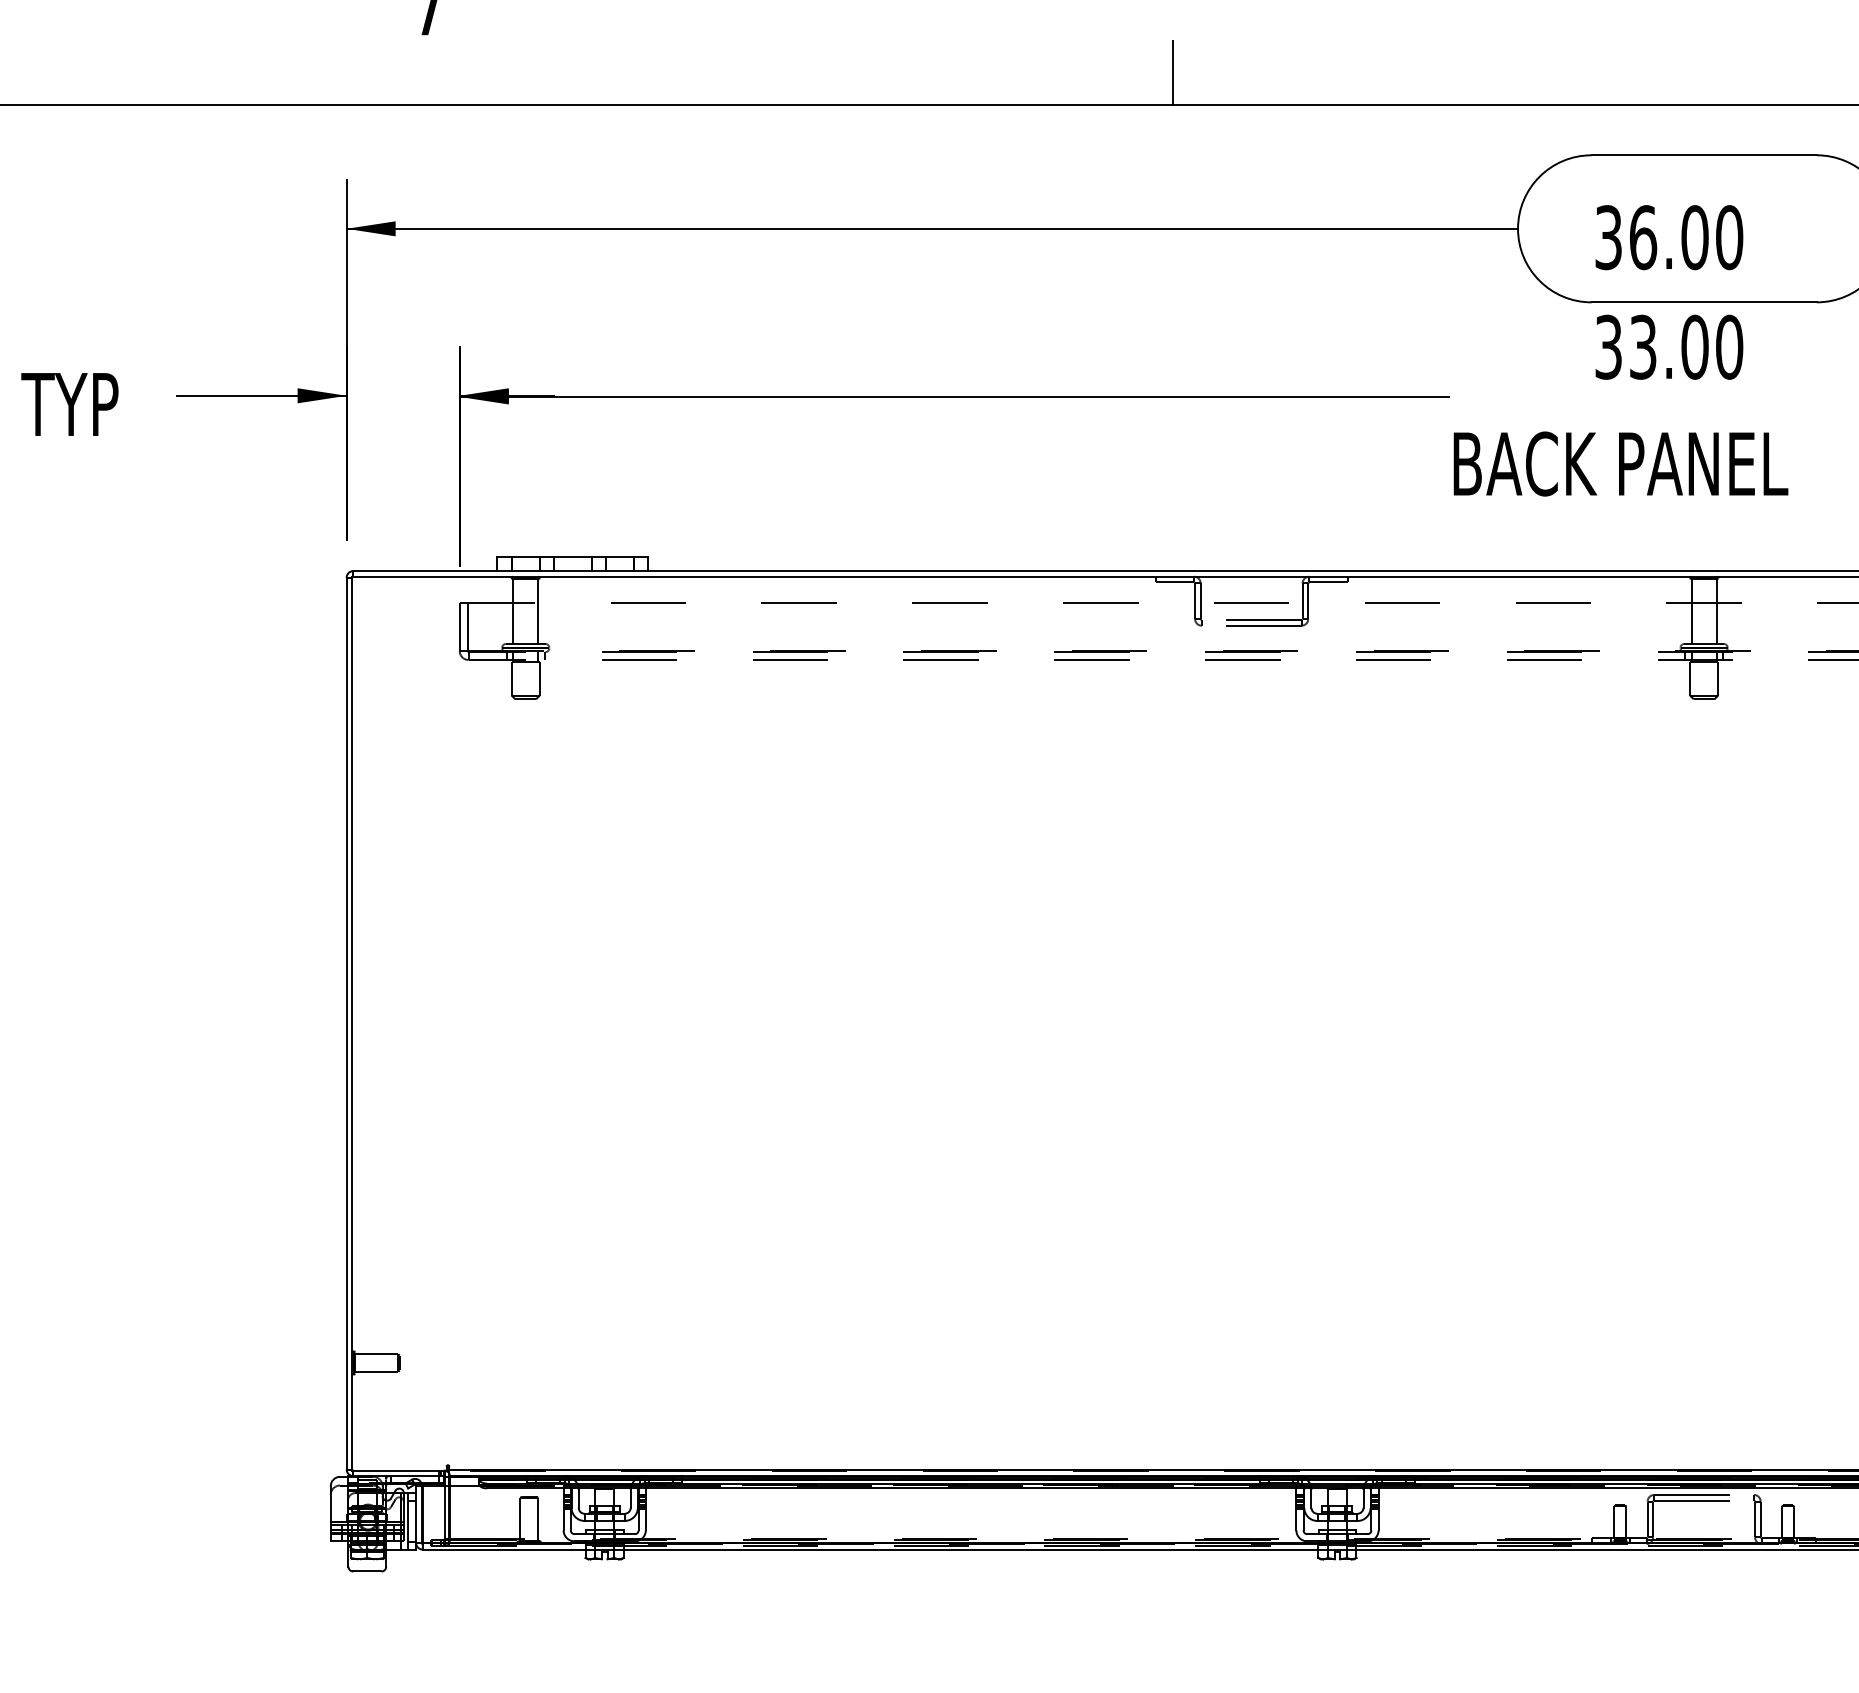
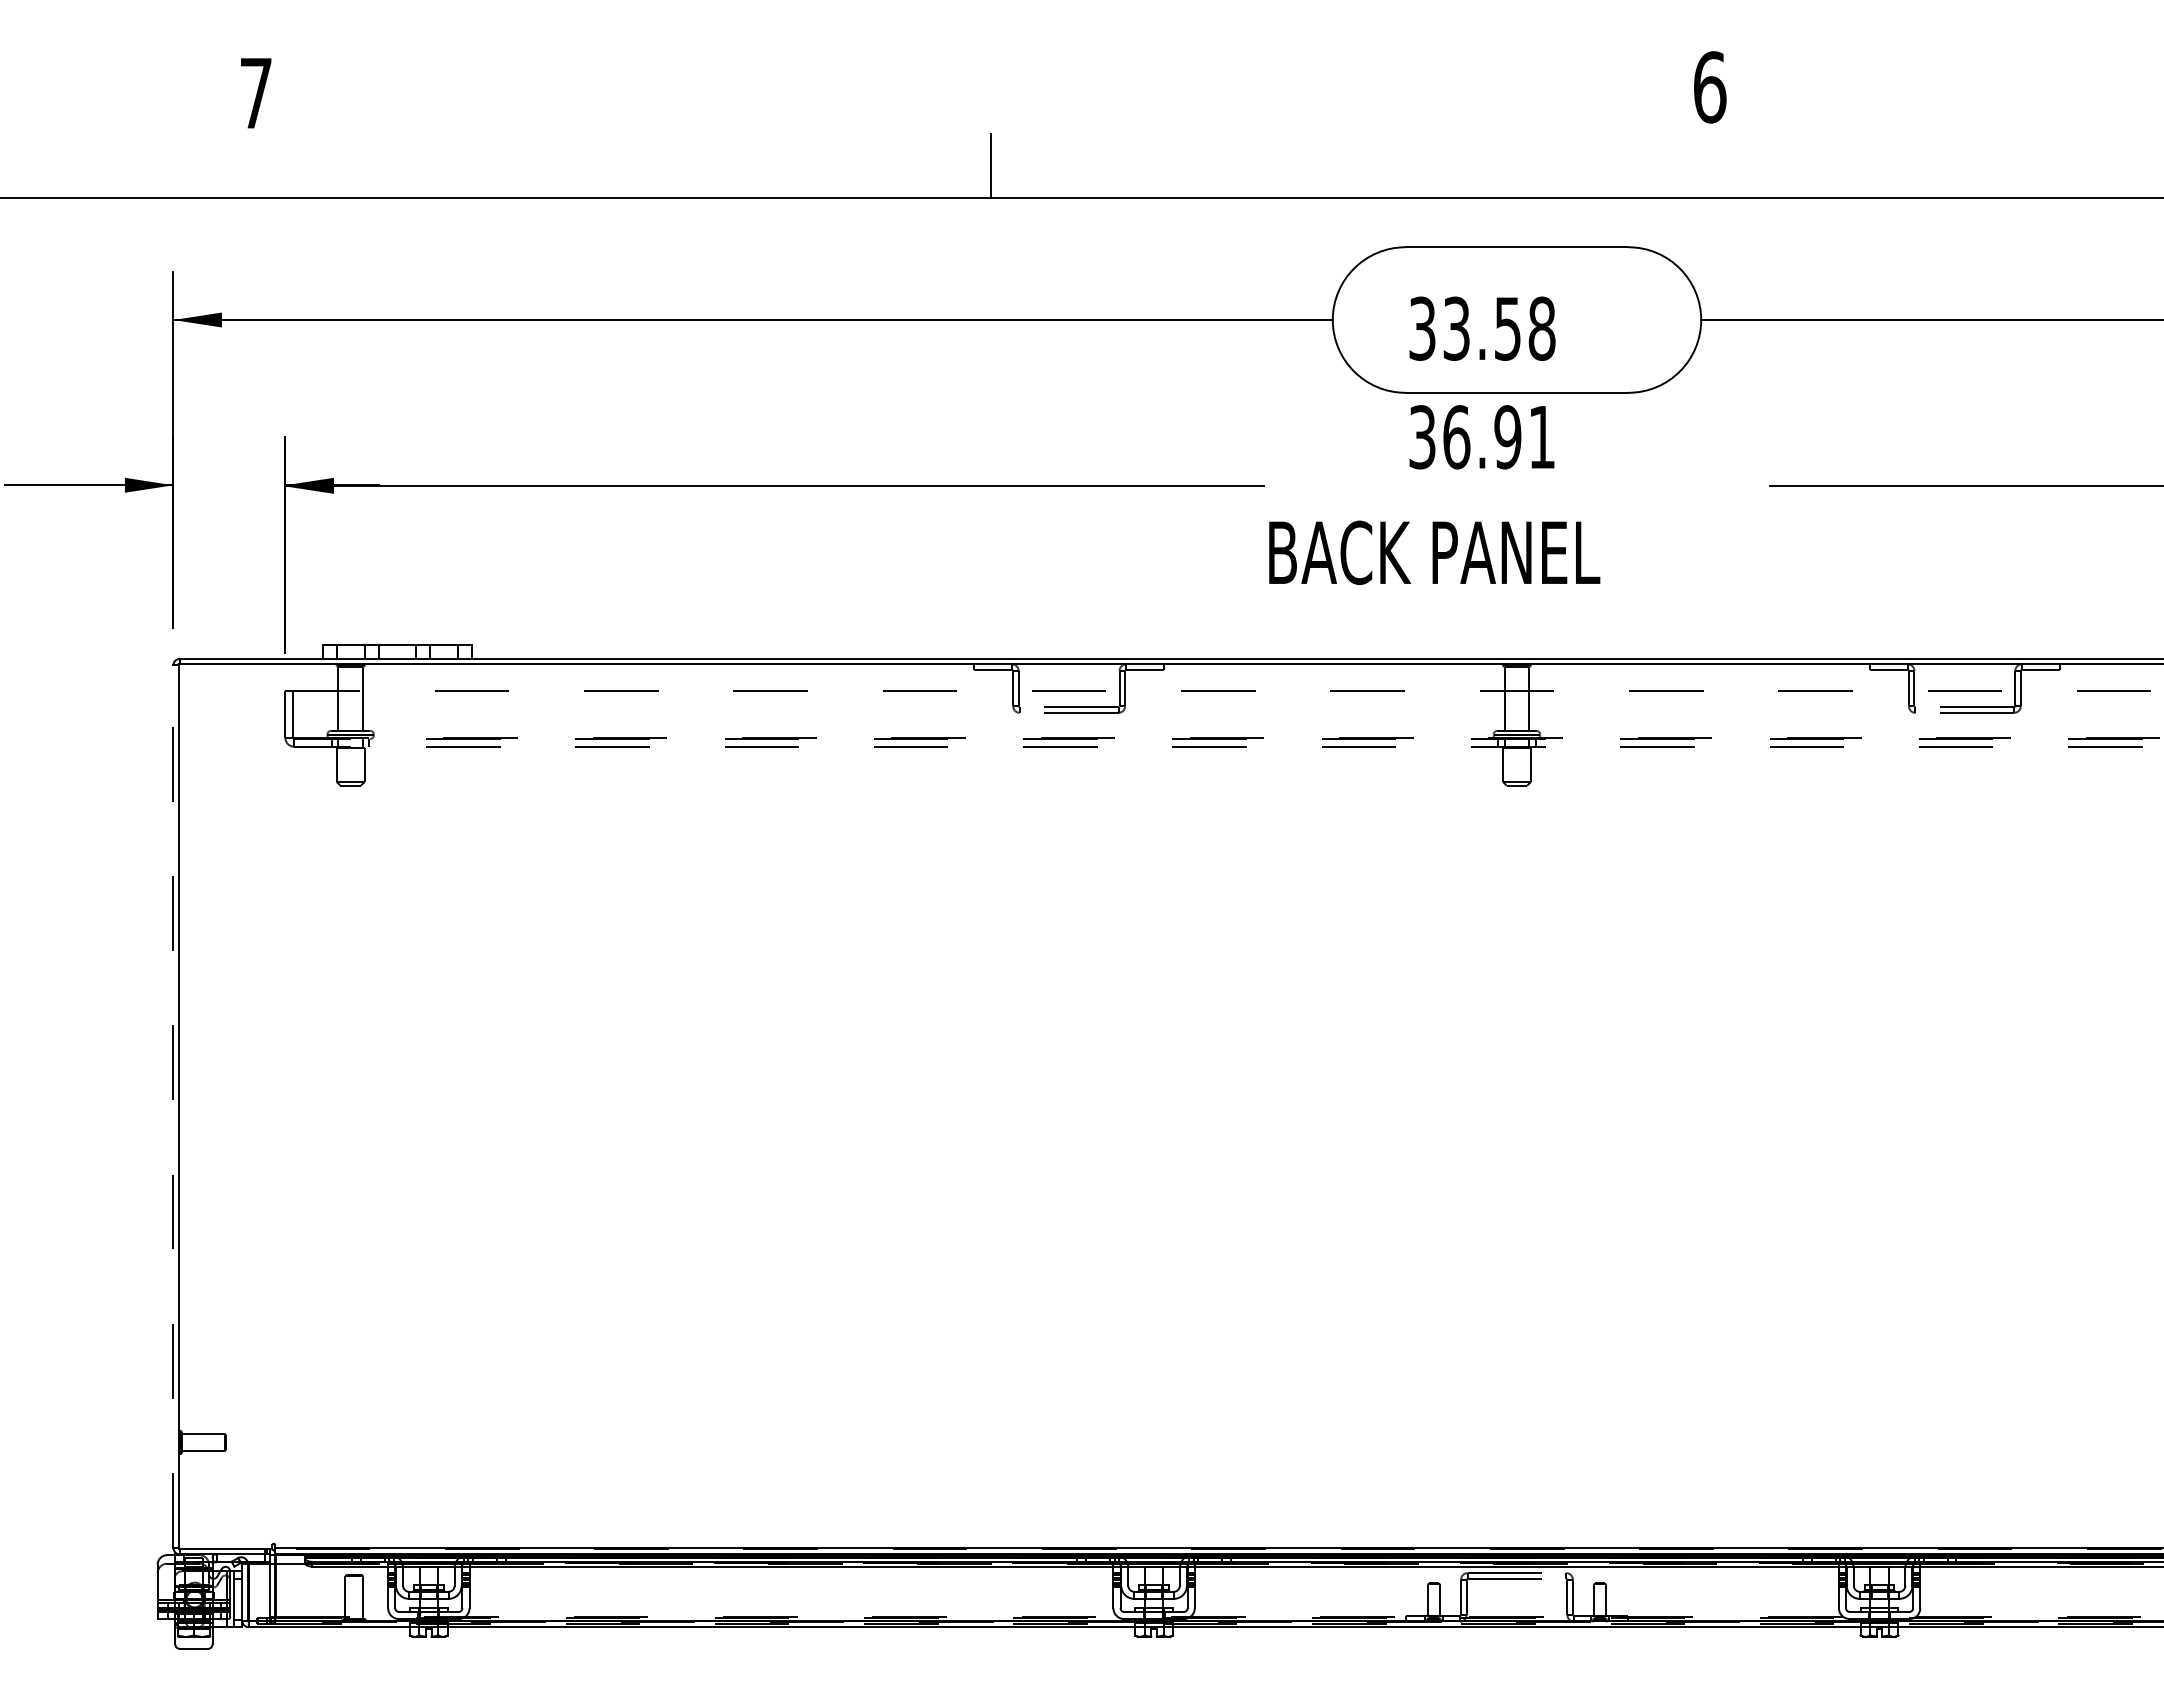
text: (1686, 237) -> (1499, 328), 36.00 -> 33.58
text: (1686, 347) -> (1499, 437), 33.00 -> 36.91
line: (346, 1023) -> (173, 1106), solid -> dashed

